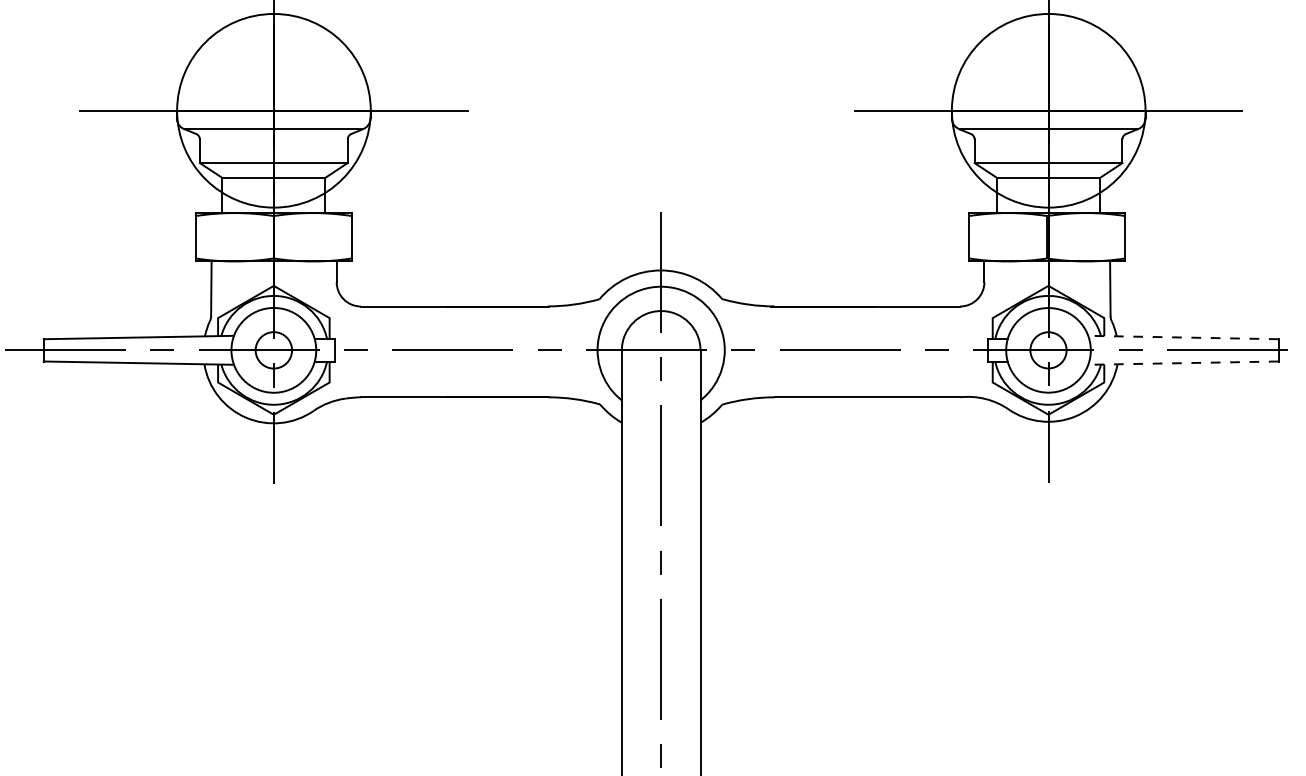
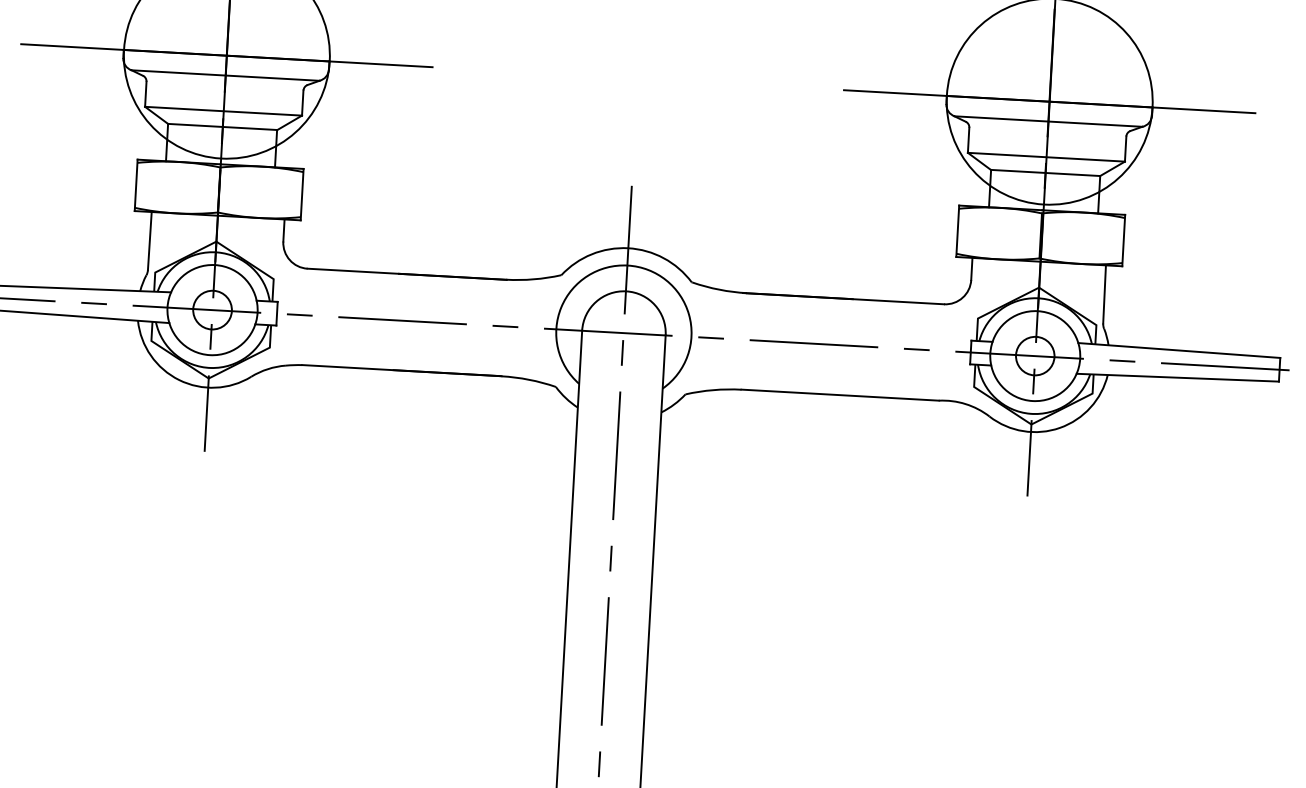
line: (1182, 337) -> (1178, 350), dashed -> solid
line: (1182, 363) -> (1176, 378), dashed -> solid

